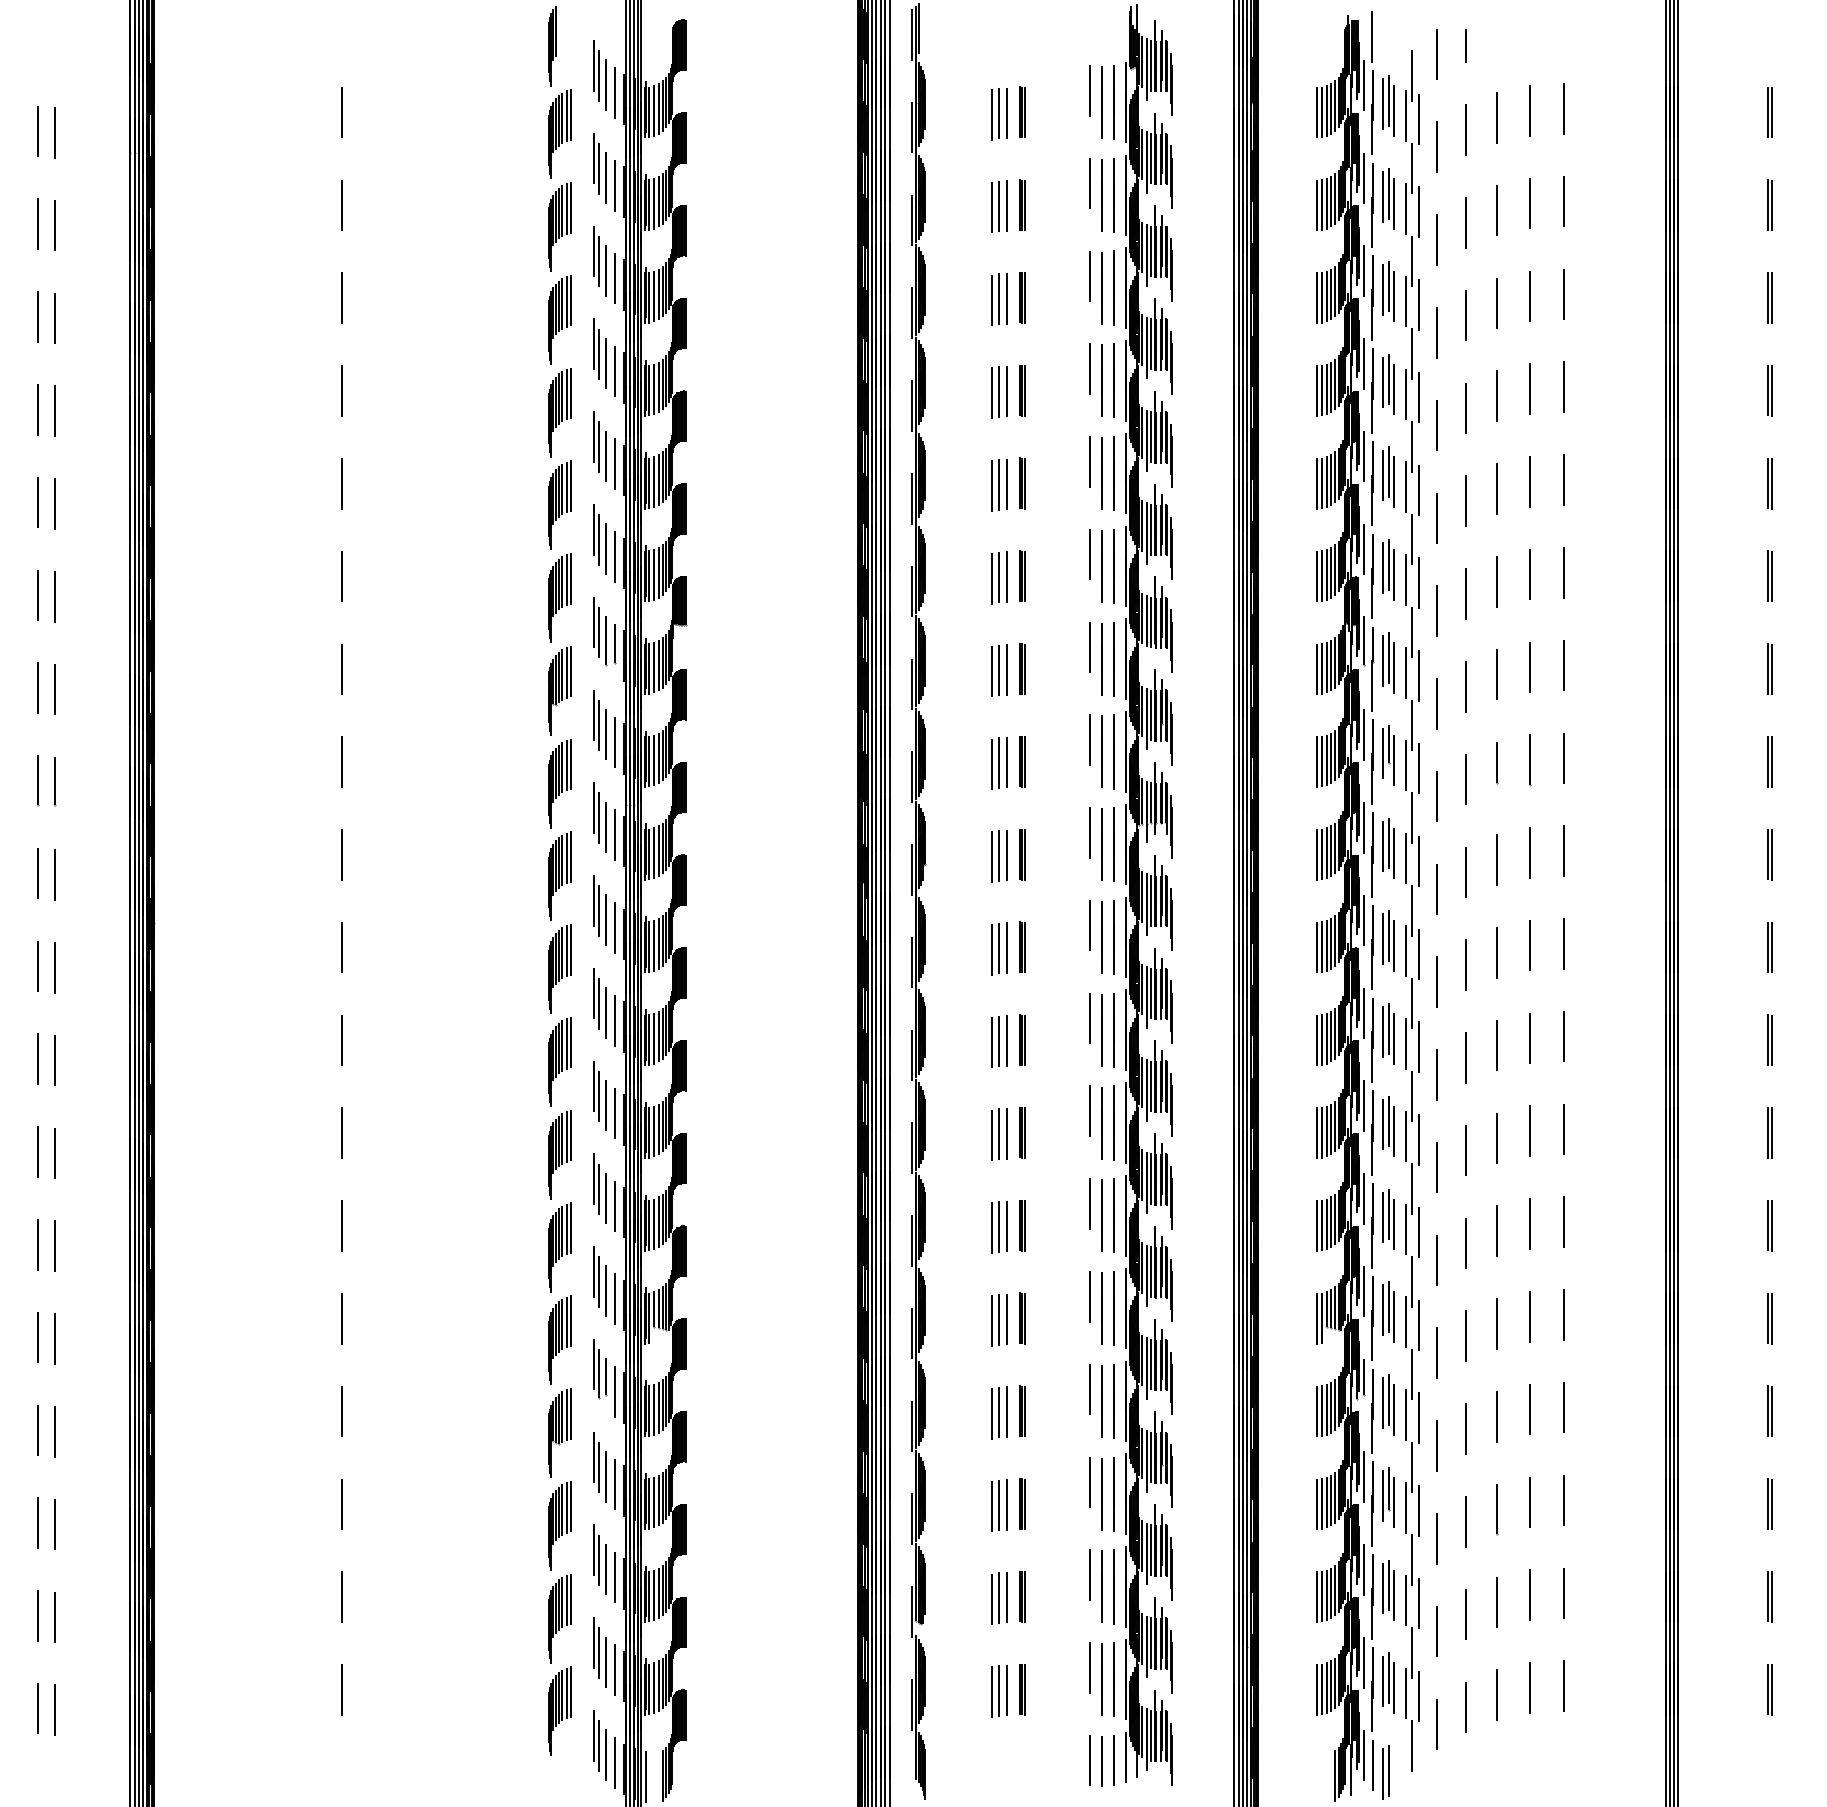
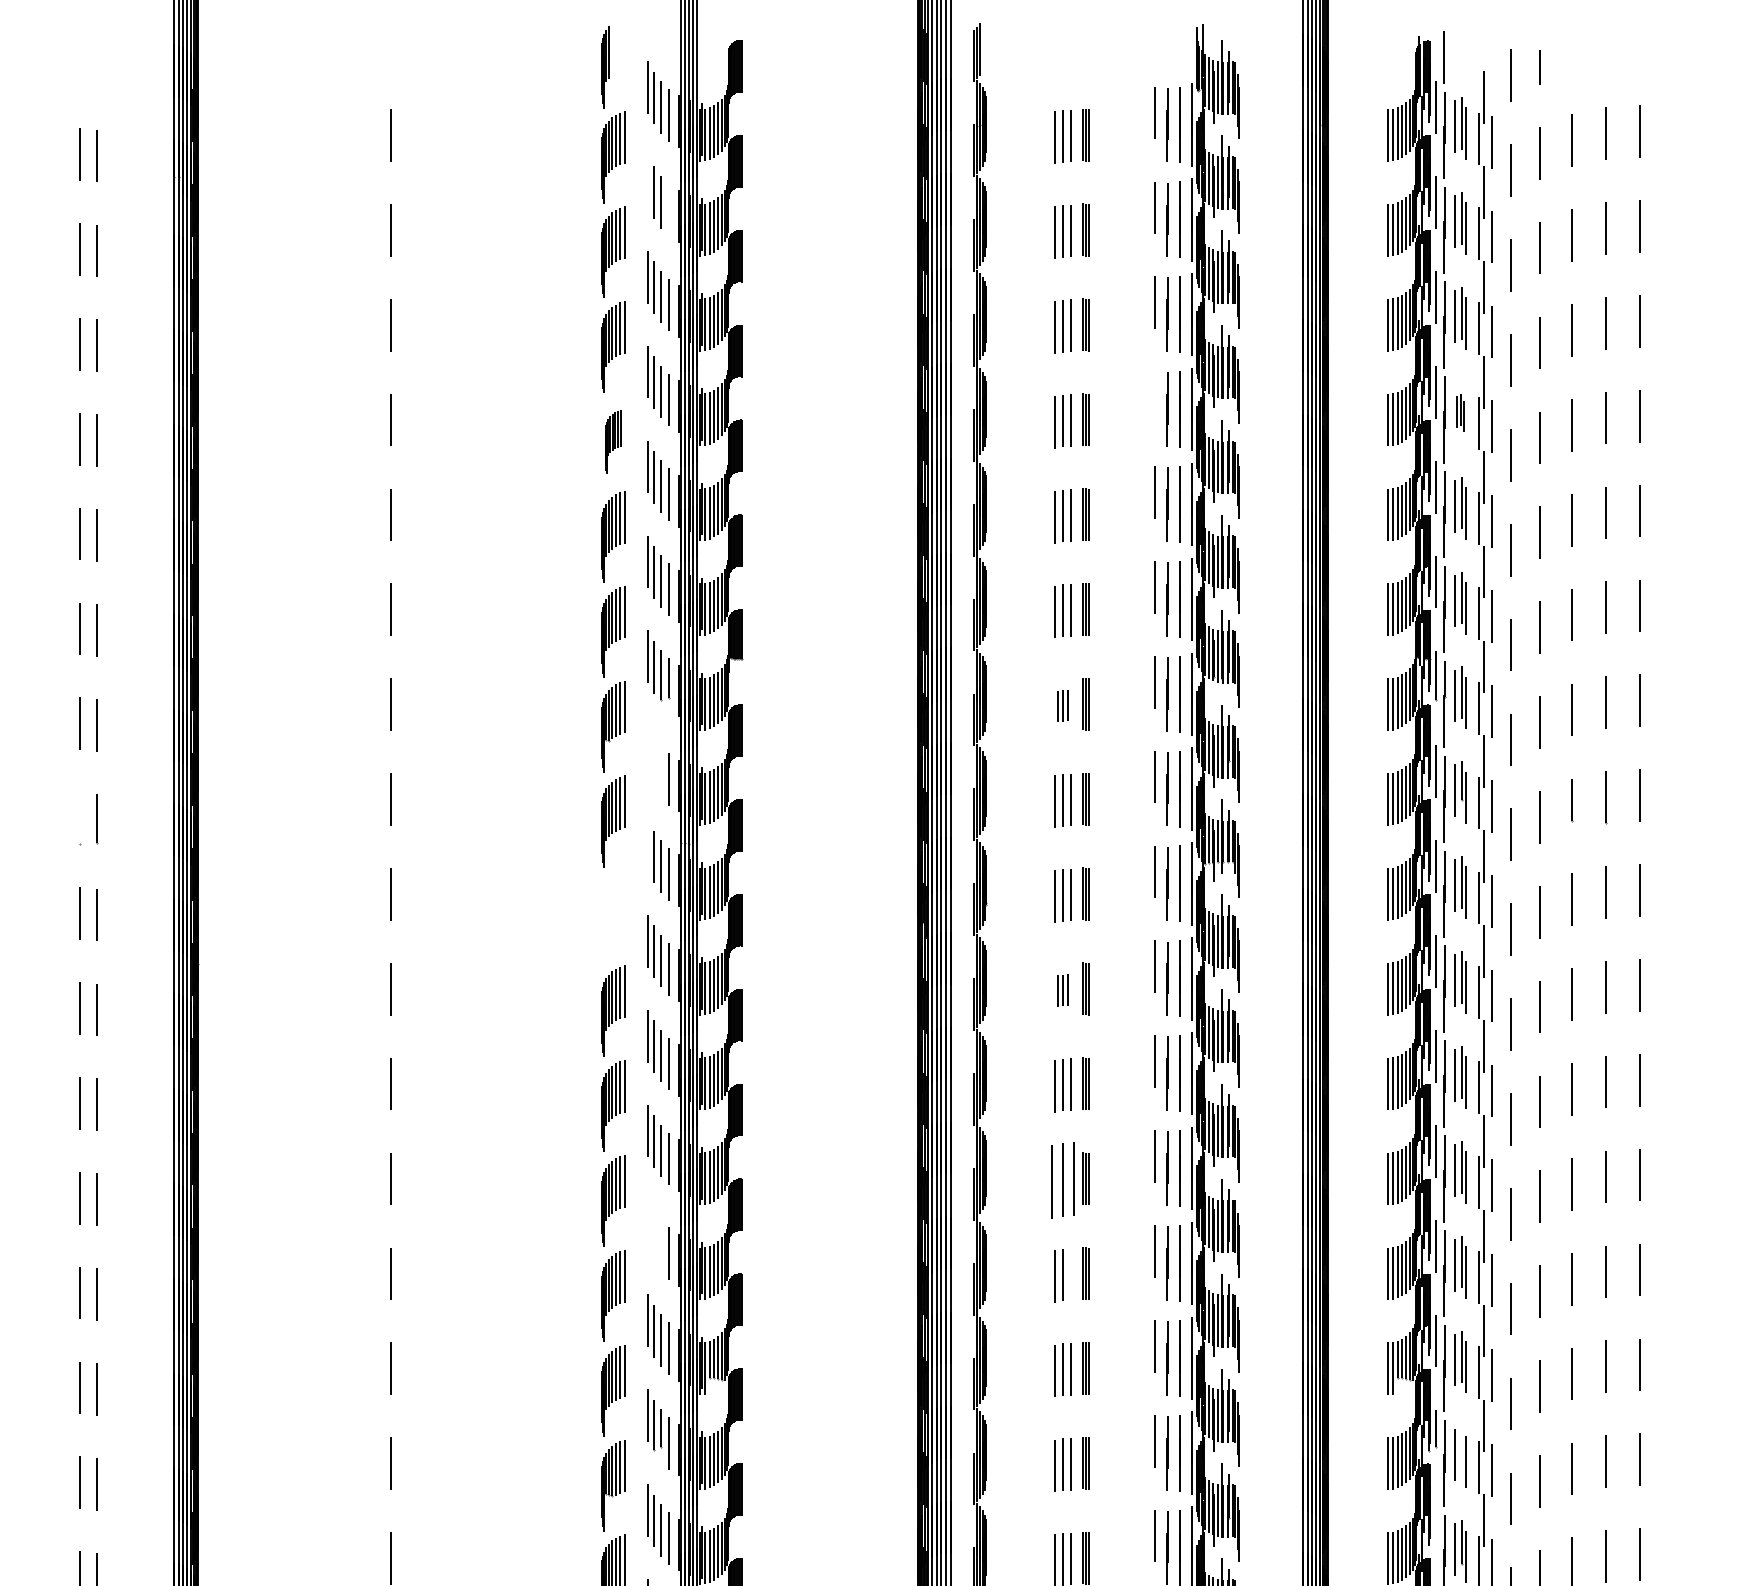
line: (593, 158) -> (647, 182), removed
line: (614, 185) -> (669, 209), removed
line: (1089, 368) -> (1155, 397), removed
part: (1388, 384) -> (1460, 413), size x0.6
part: (559, 412) -> (613, 442), size x0.7
part: (999, 670) -> (1062, 705), size x0.6
part: (599, 724) -> (653, 761), removed
line: (37, 780) -> (79, 818), removed
line: (593, 807) -> (647, 845), removed
part: (559, 875) -> (613, 915), removed
part: (999, 948) -> (1062, 990), size x0.6
part: (999, 1134) -> (1062, 1180), size x1.4
part: (599, 1188) -> (653, 1235), removed
line: (1006, 1226) -> (1070, 1274), removed
line: (1389, 1399) -> (1461, 1451), removed
line: (1364, 1476) -> (1436, 1530), removed

